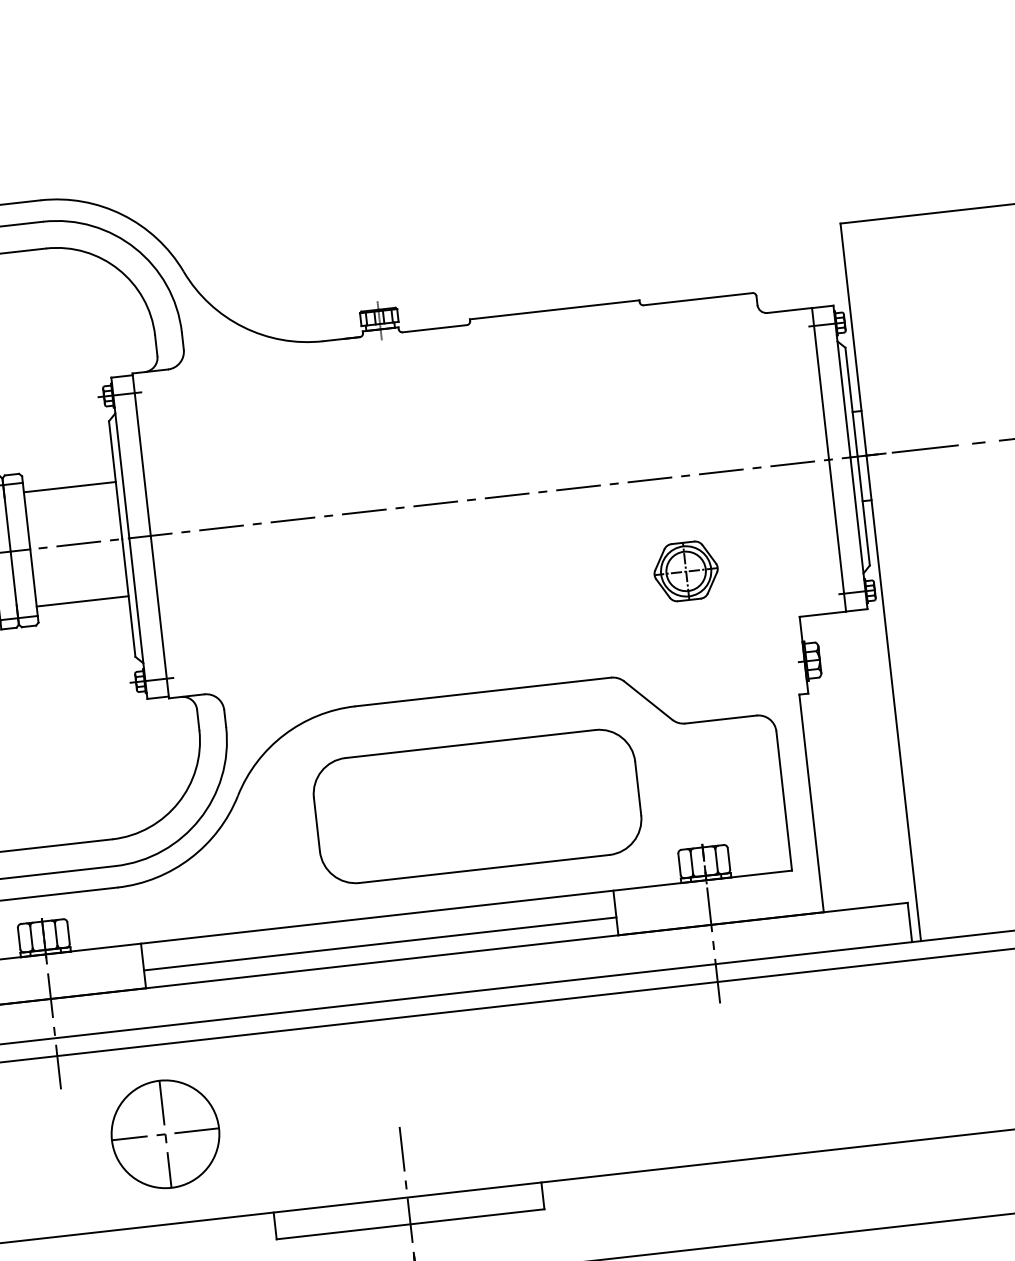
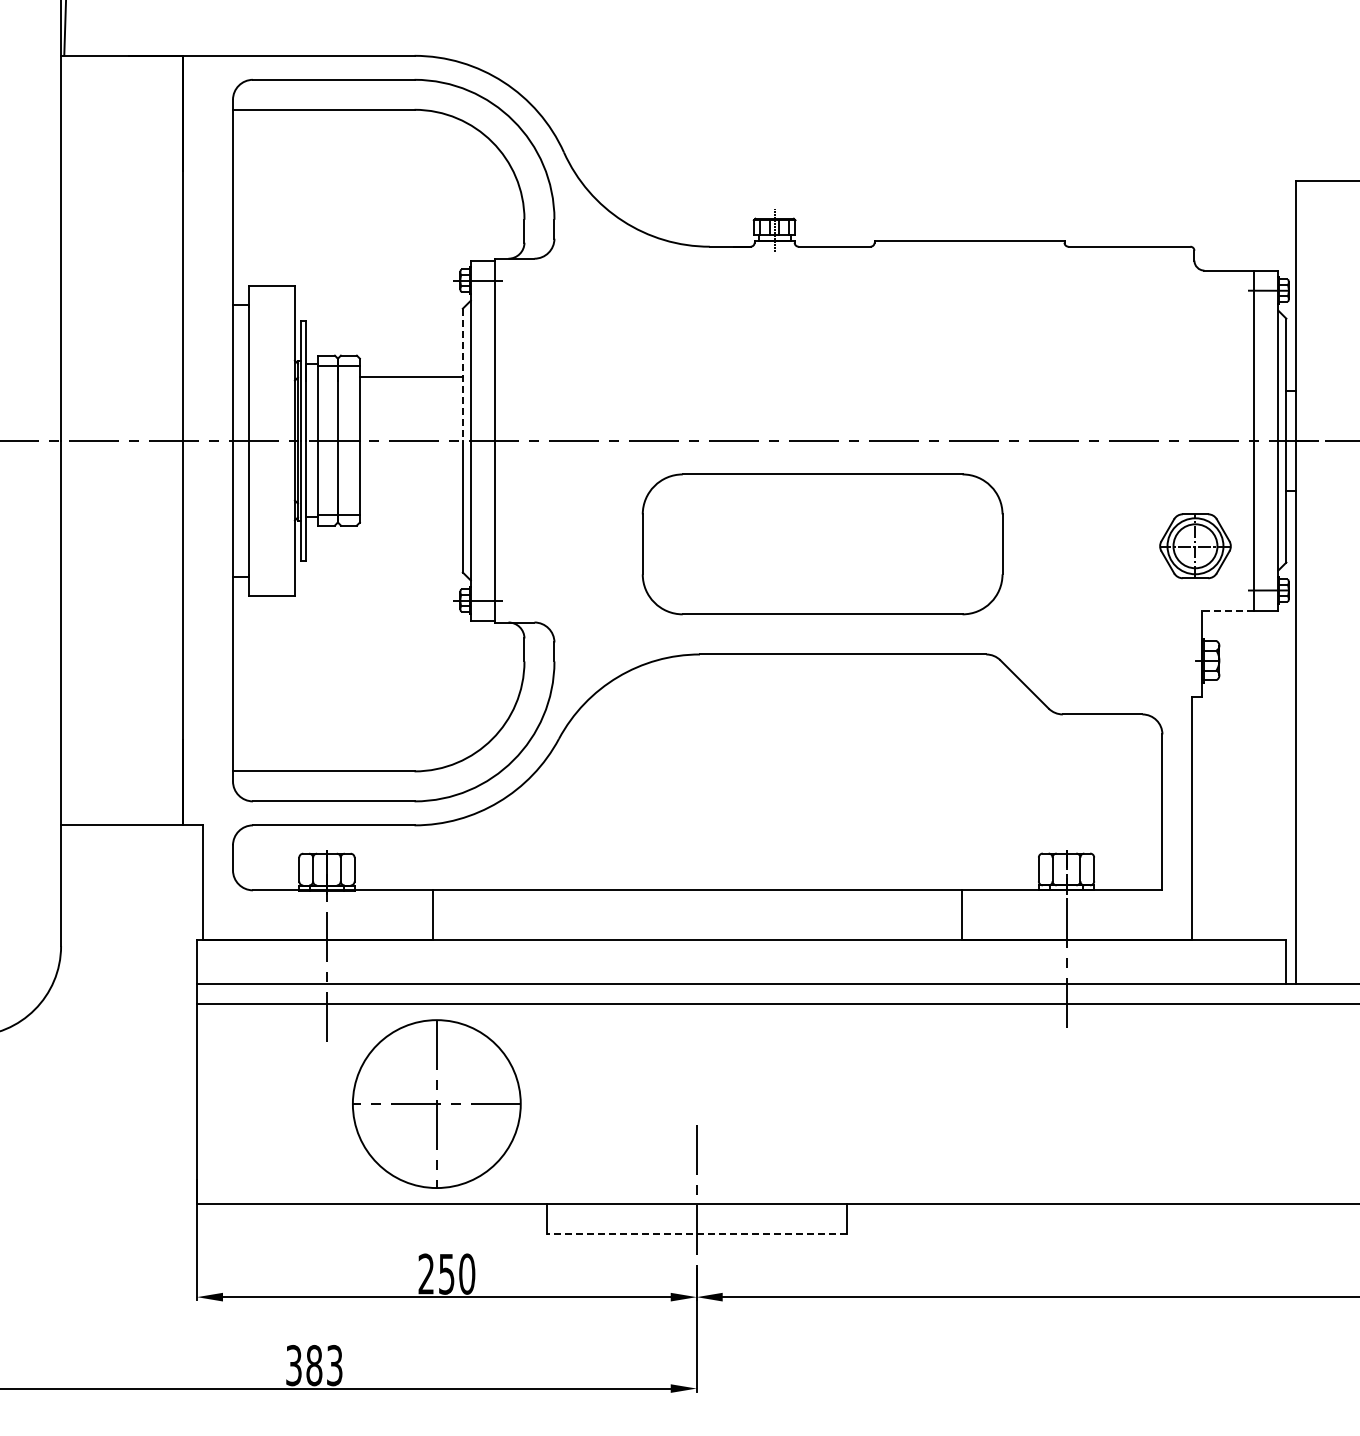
line: (115, 480) -> (462, 374), solid -> dashed
part: (686, 571) -> (1195, 546), moved
line: (81, 601) -> (410, 504), removed
line: (822, 614) -> (1228, 610), solid -> dashed
part: (477, 806) -> (822, 544), moved
line: (379, 944) -> (697, 920), removed
part: (165, 1134) -> (436, 1104), size x1.4
line: (410, 1224) -> (696, 1234), solid -> dashed

